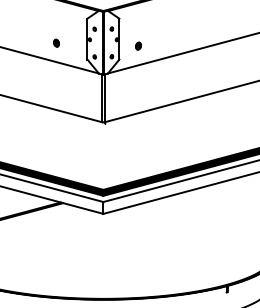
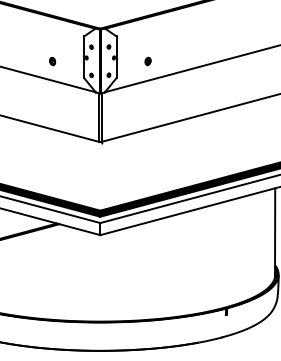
part: (137, 46) -> (147, 61), moved

